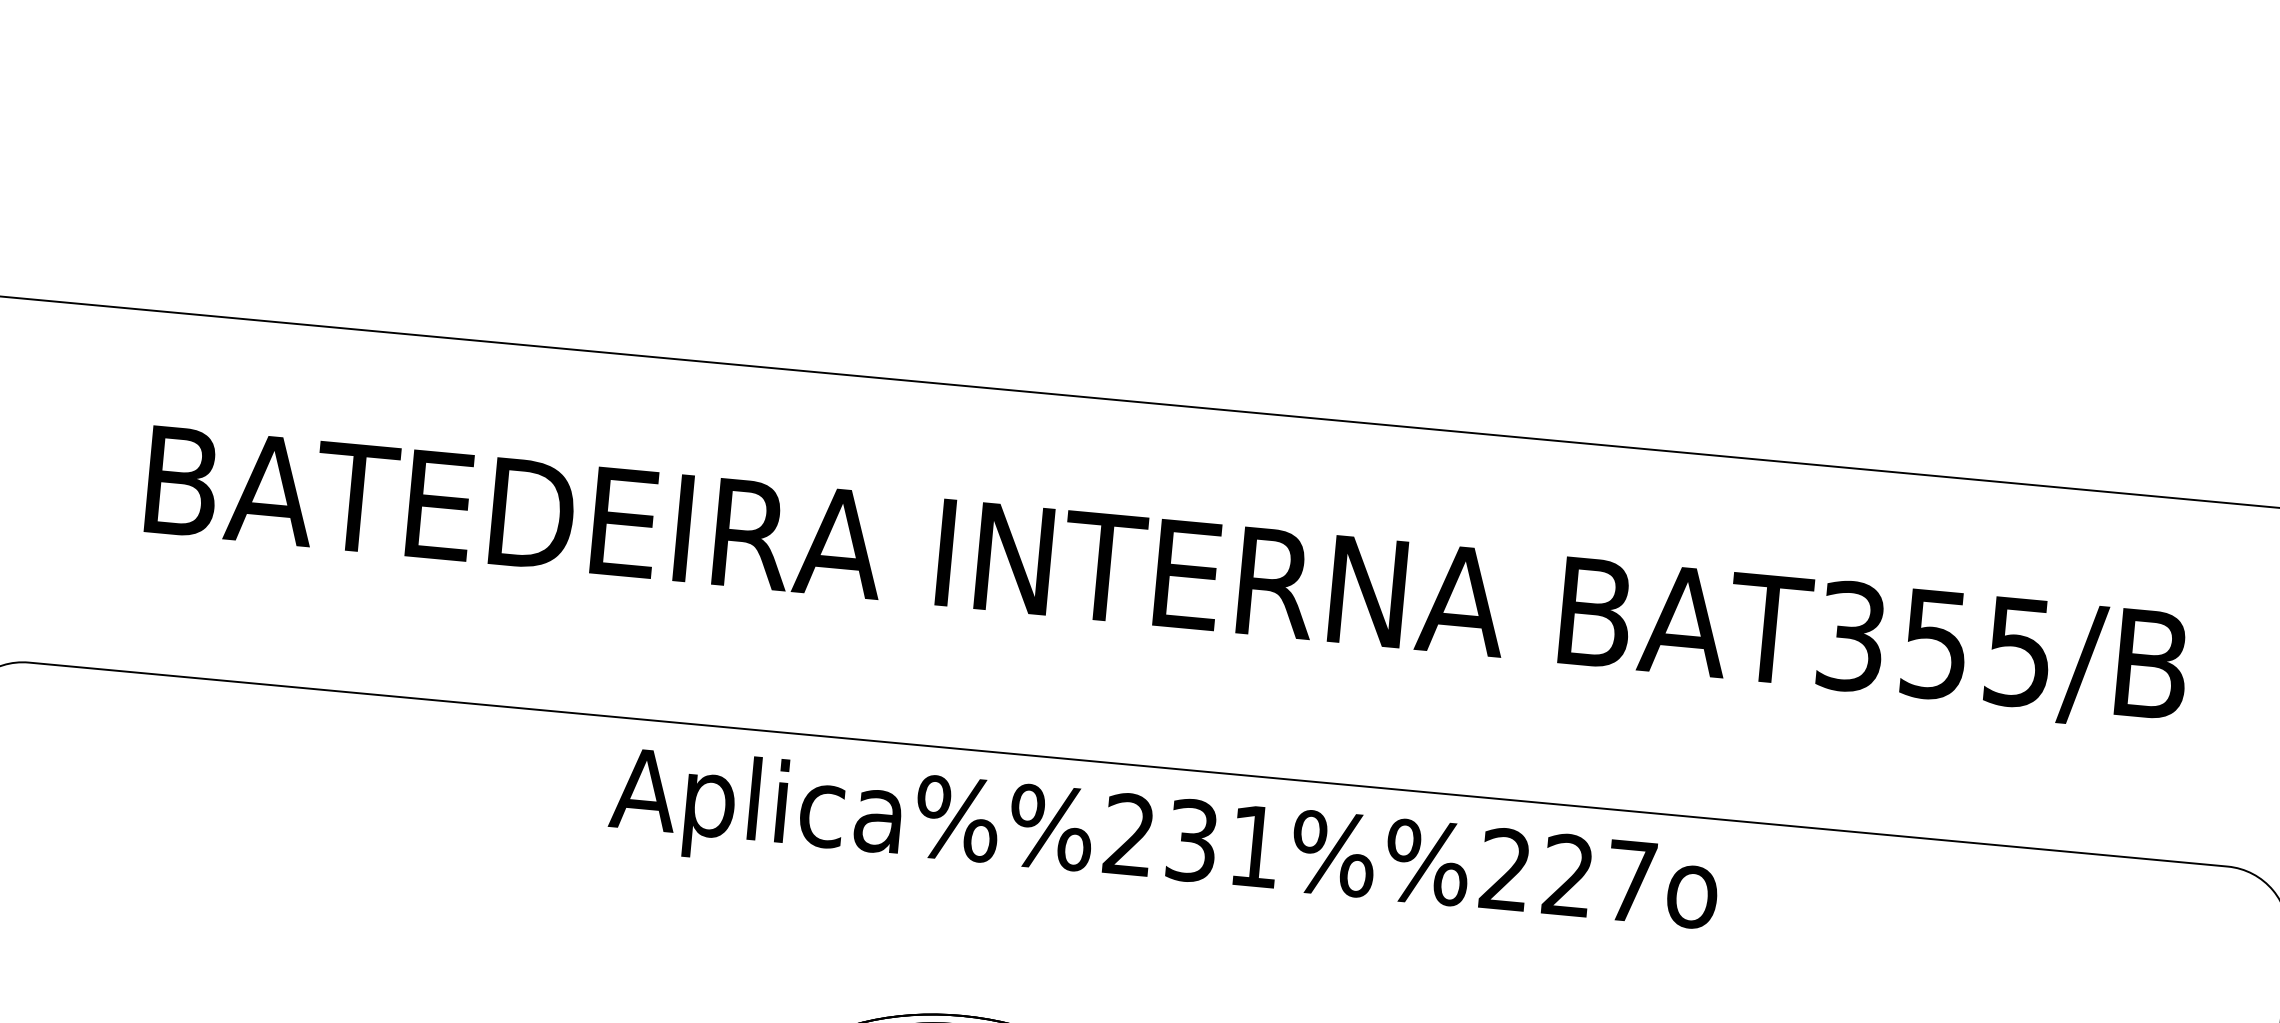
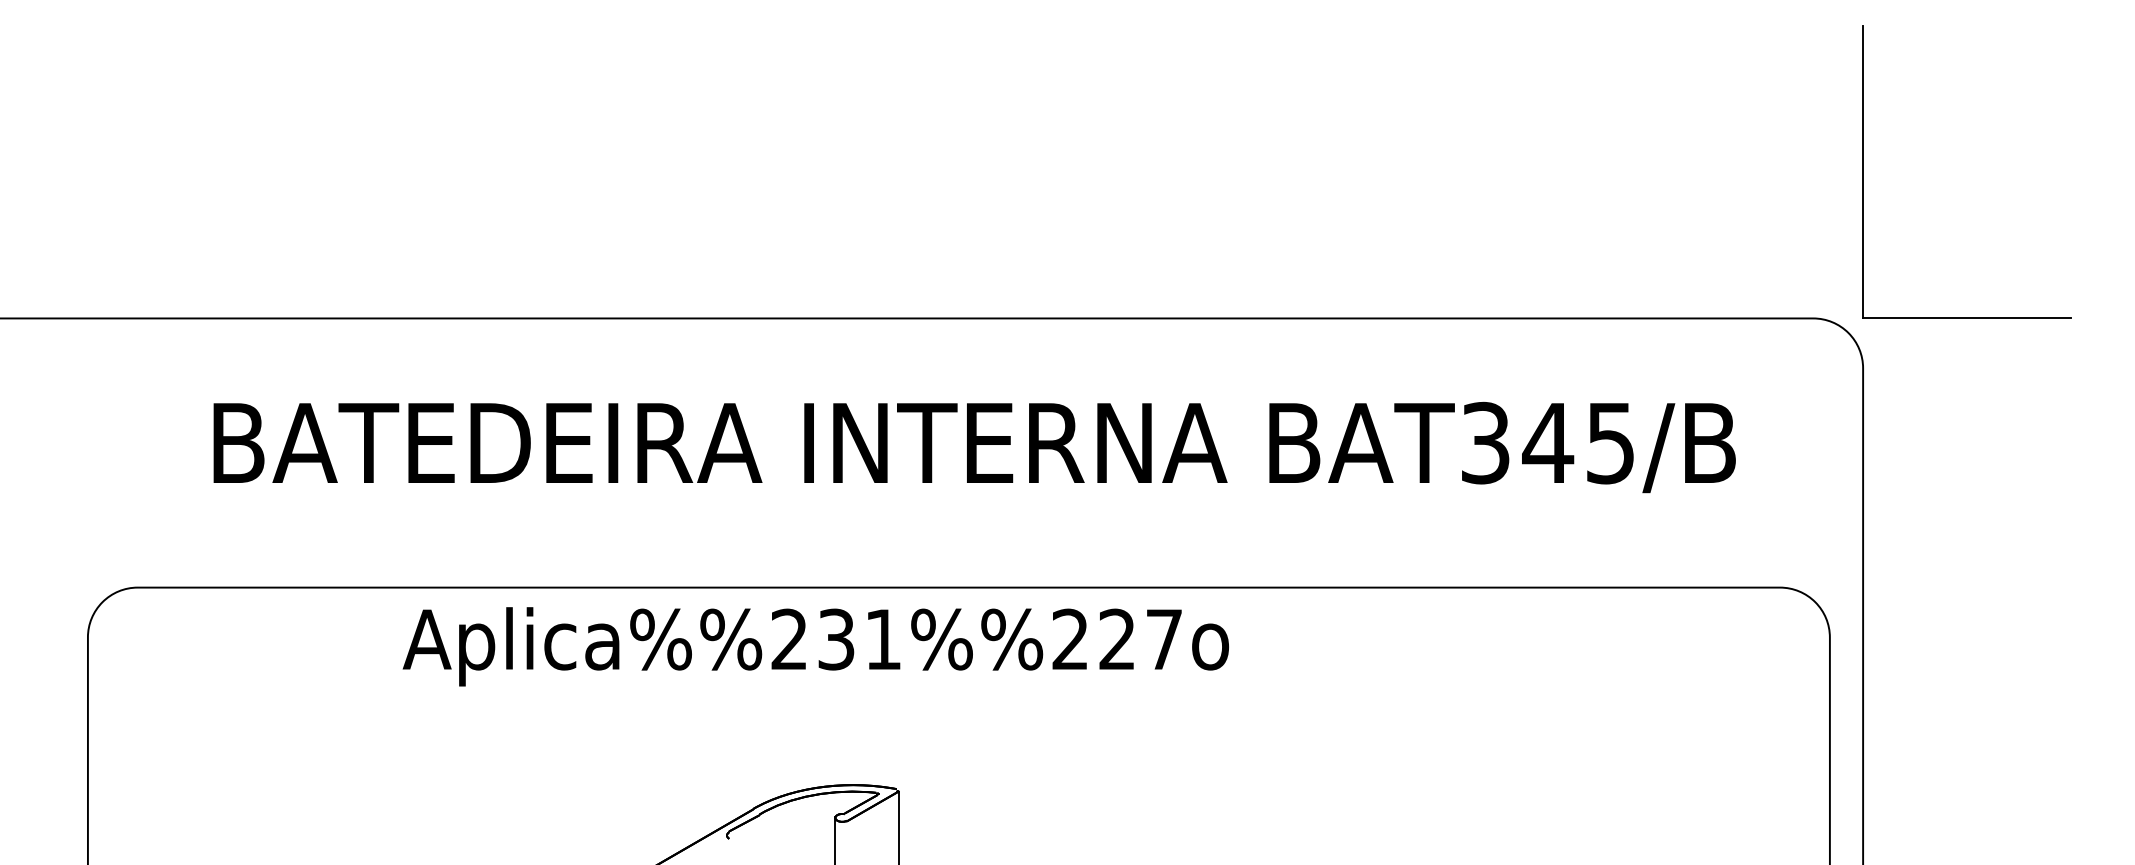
text: (1935, 644) -> (1548, 443), BAT355/B -> BAT345/B
text: (1163, 847) -> (815, 646), moved

